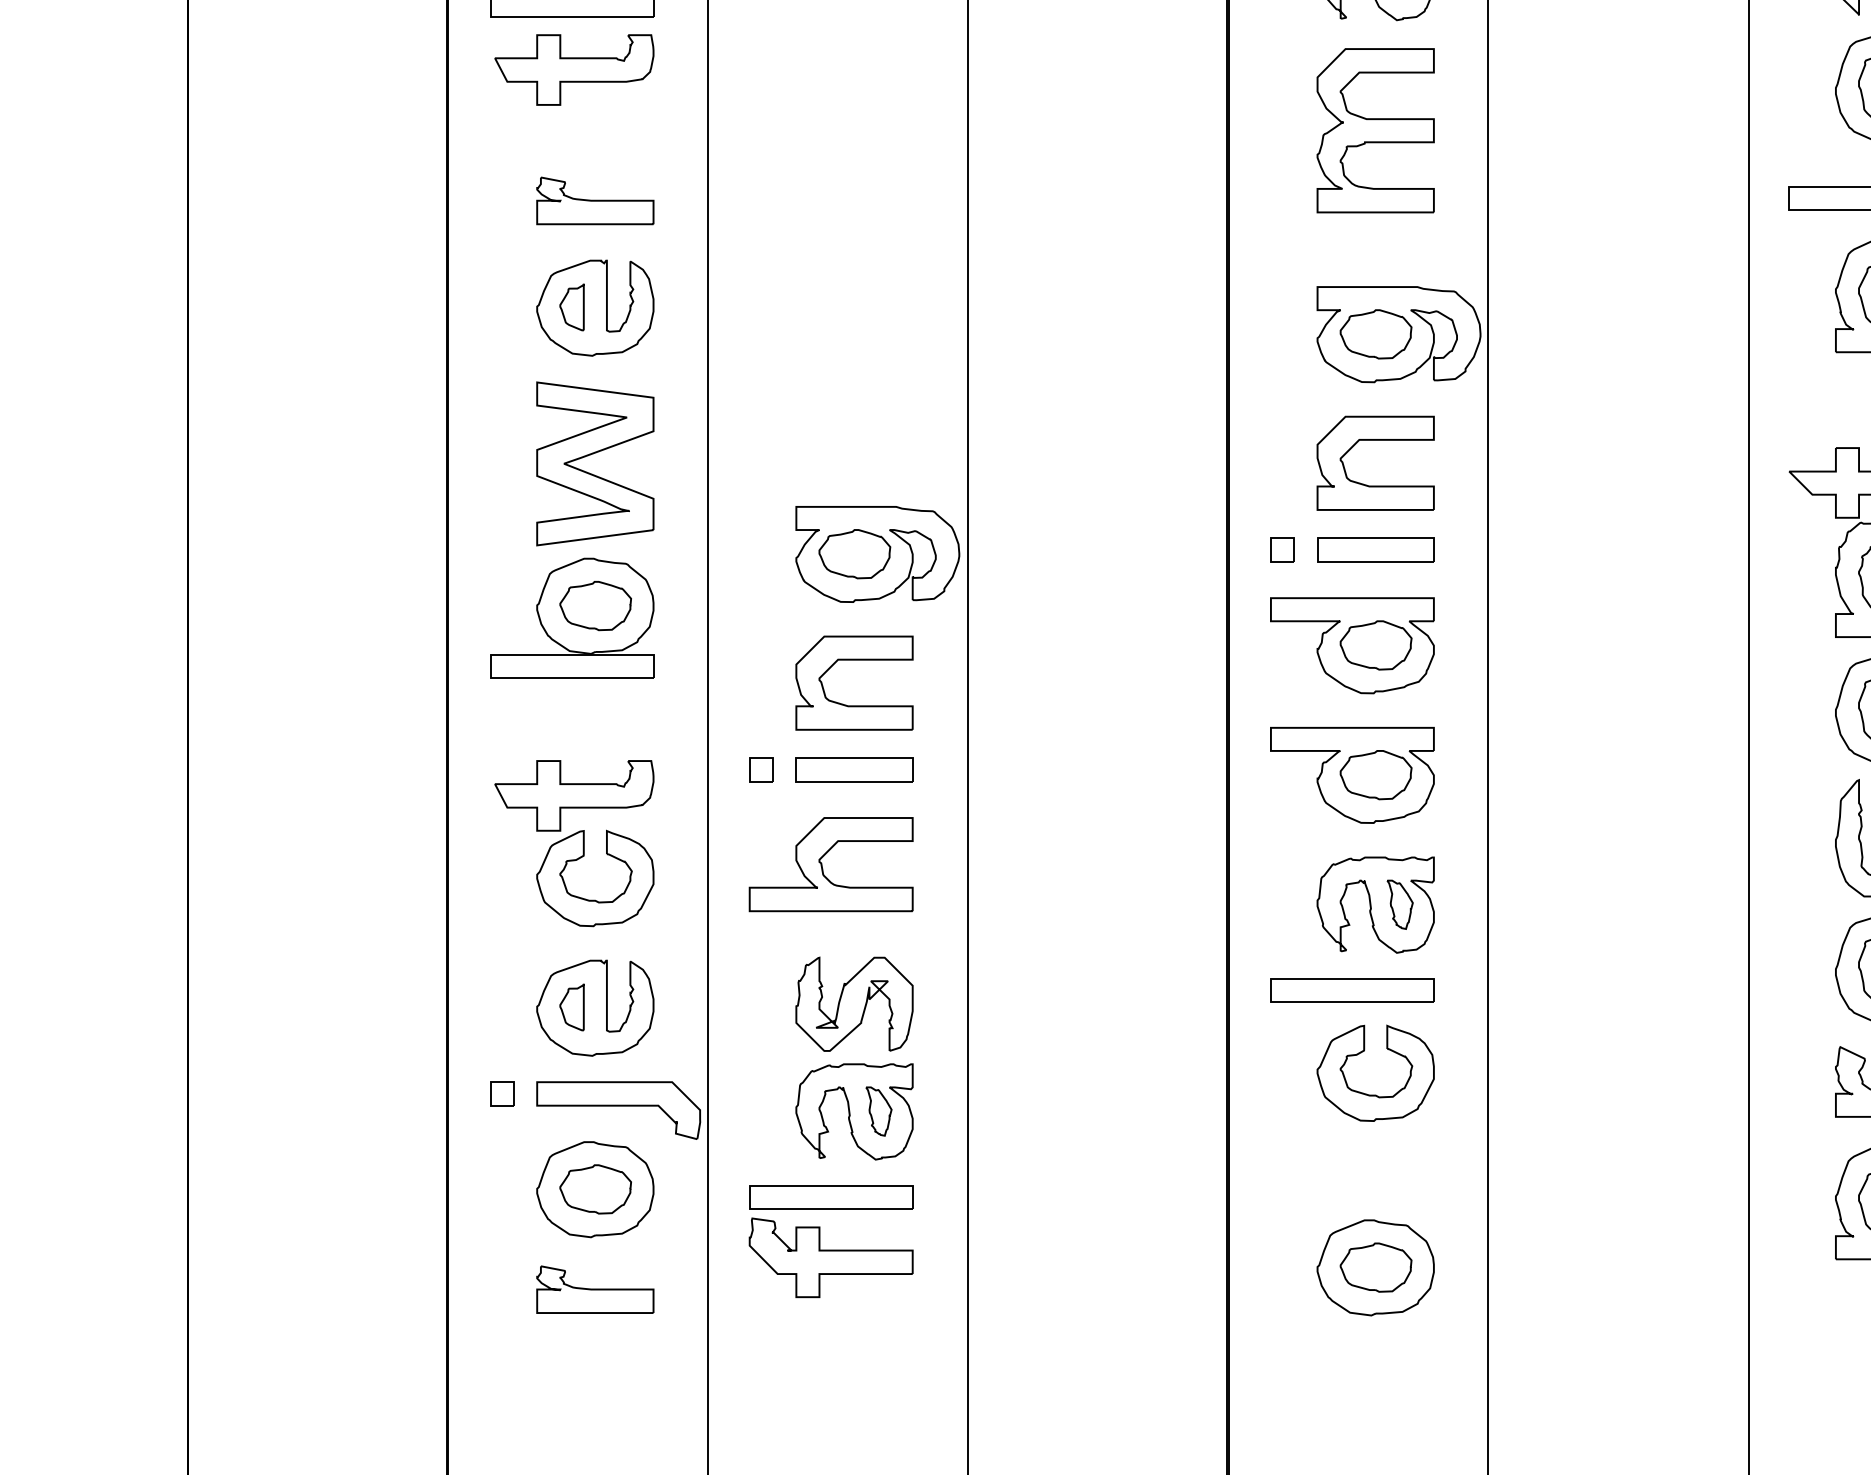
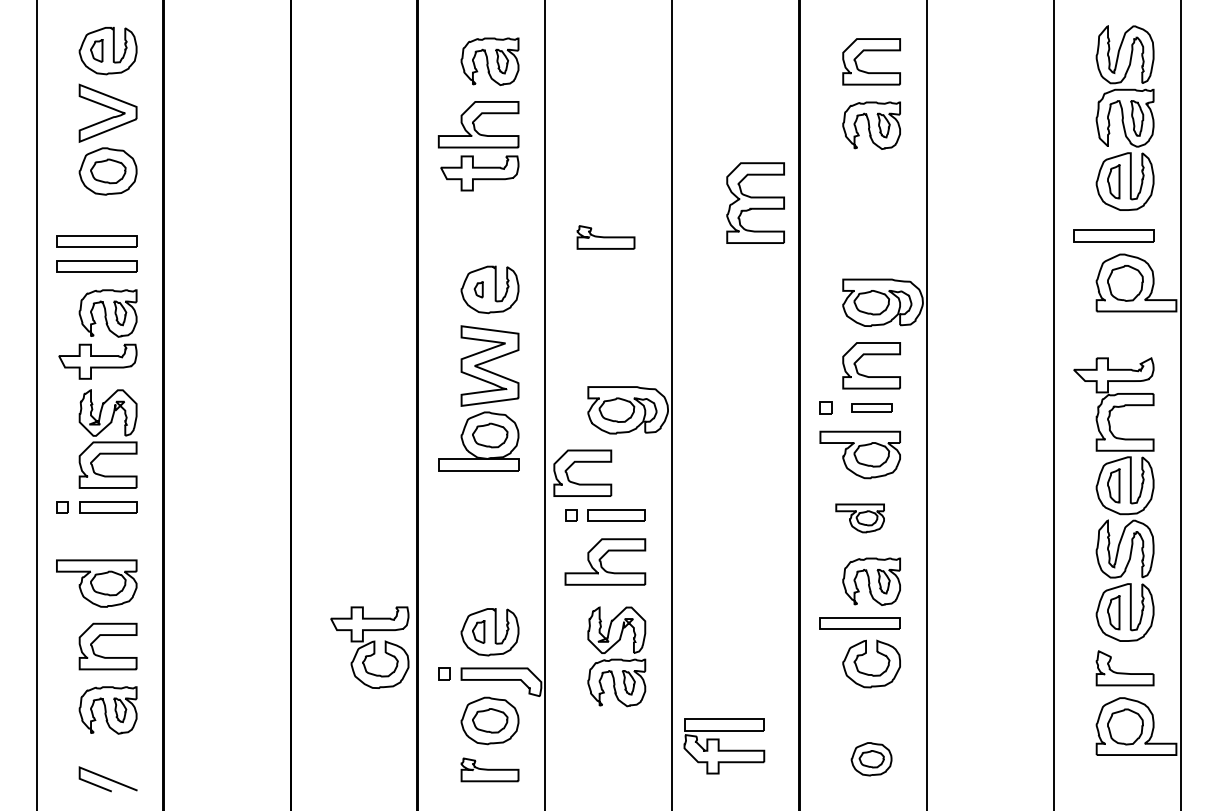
part: (1375, 129) -> (755, 202), moved
part: (594, 201) -> (605, 237), moved
part: (571, 307) -> (478, 289), size x0.7
part: (1375, 548) -> (871, 407), size x0.7
part: (853, 661) -> (582, 462), moved
part: (1350, 775) -> (859, 518), size x0.6
part: (573, 843) -> (369, 647), moved
part: (831, 1241) -> (724, 746), moved
part: (1375, 1268) -> (871, 759), size x0.7

